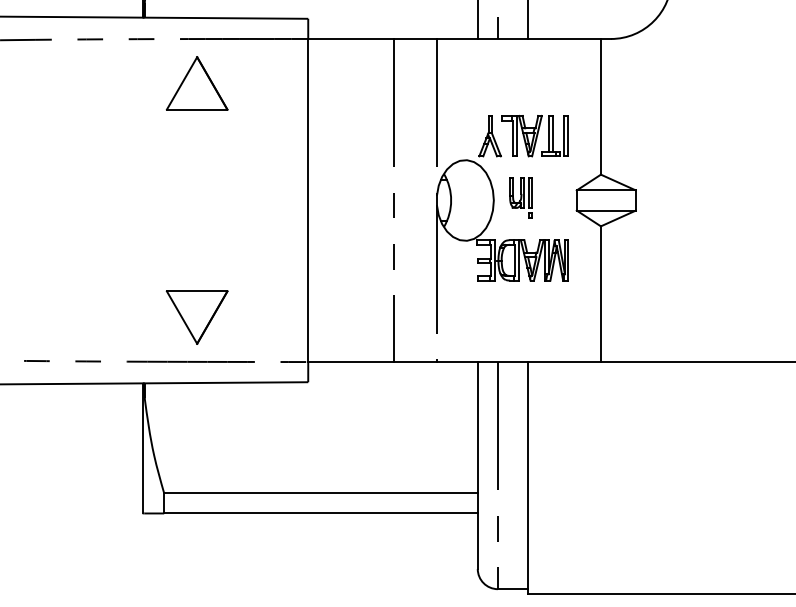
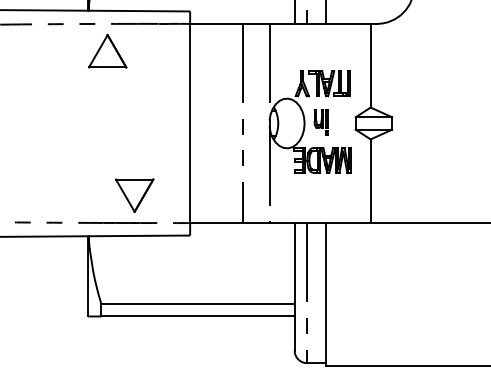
part: (196, 83) -> (107, 51), moved
part: (196, 317) -> (134, 195), moved

